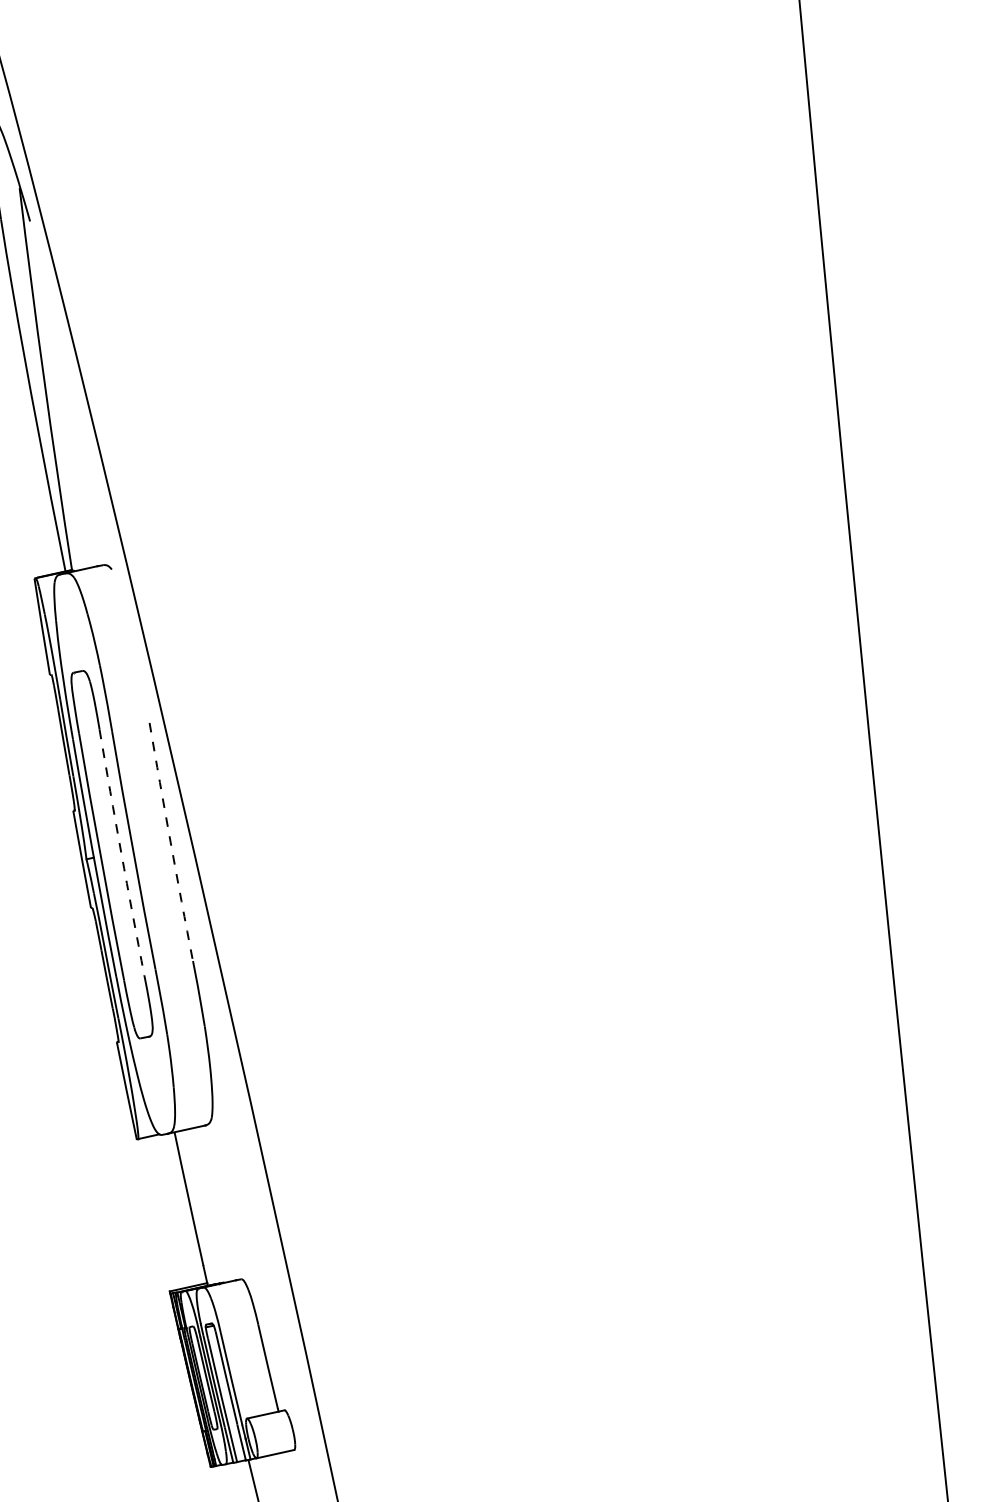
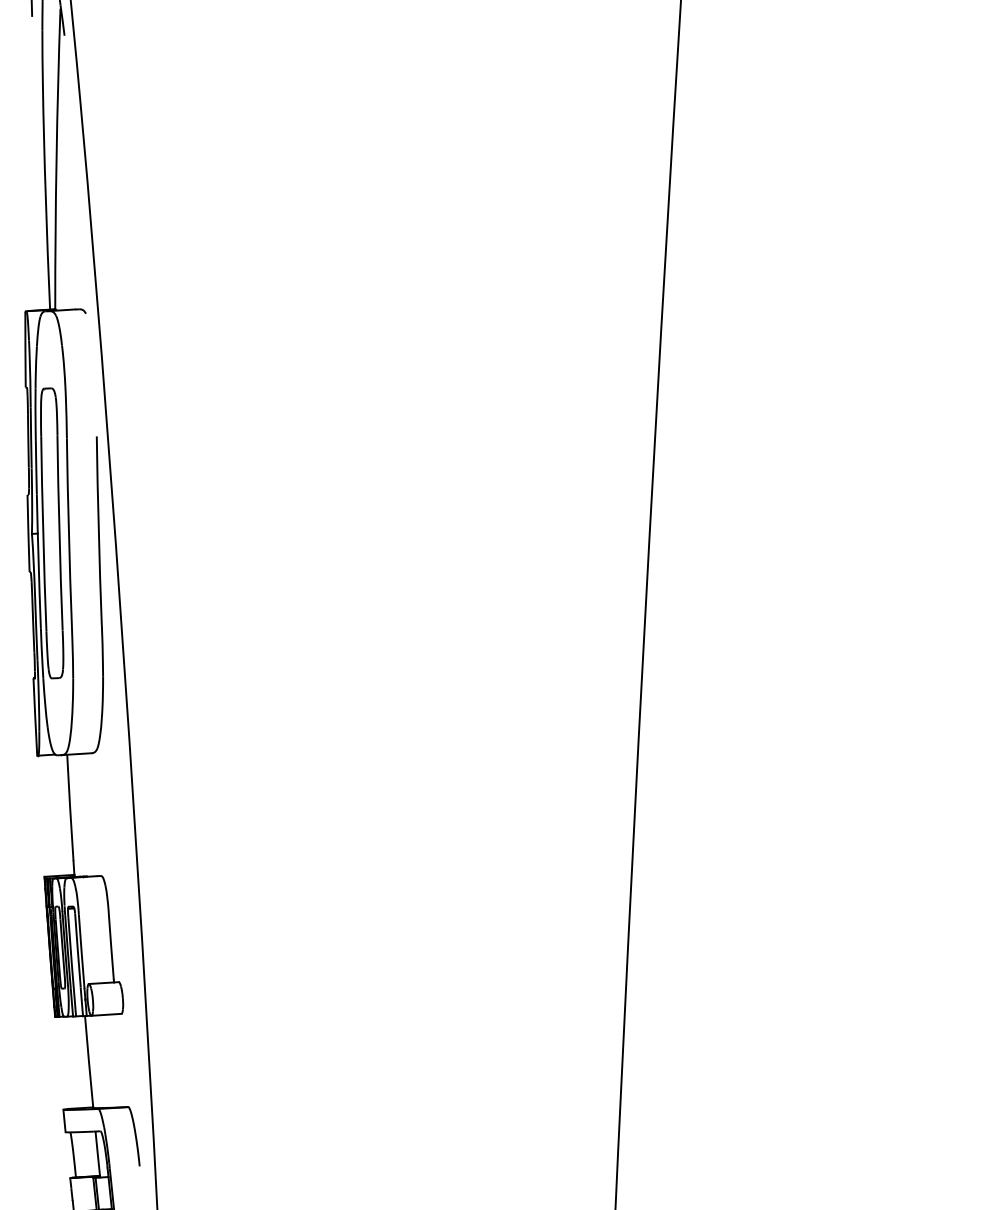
arc: (170, 841) -> (98, 530), dashed -> solid
arc: (121, 853) -> (59, 533), dashed -> solid

